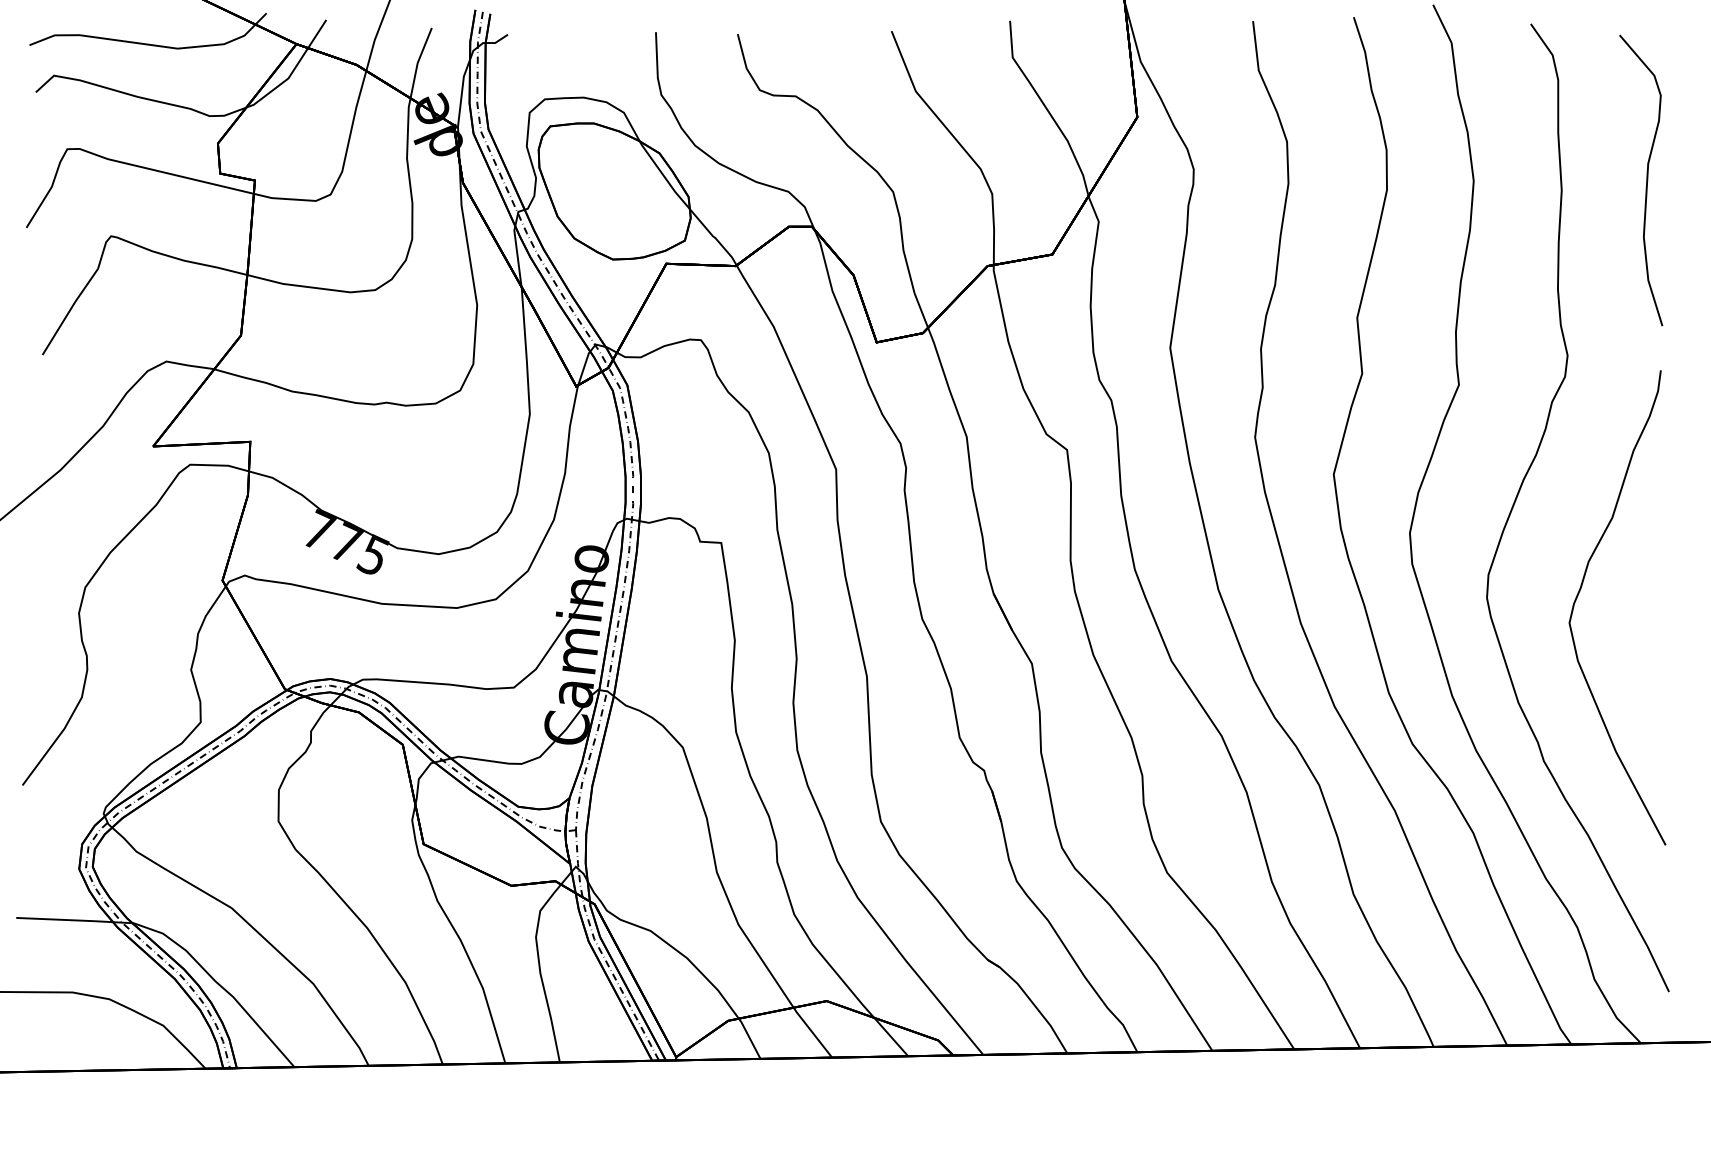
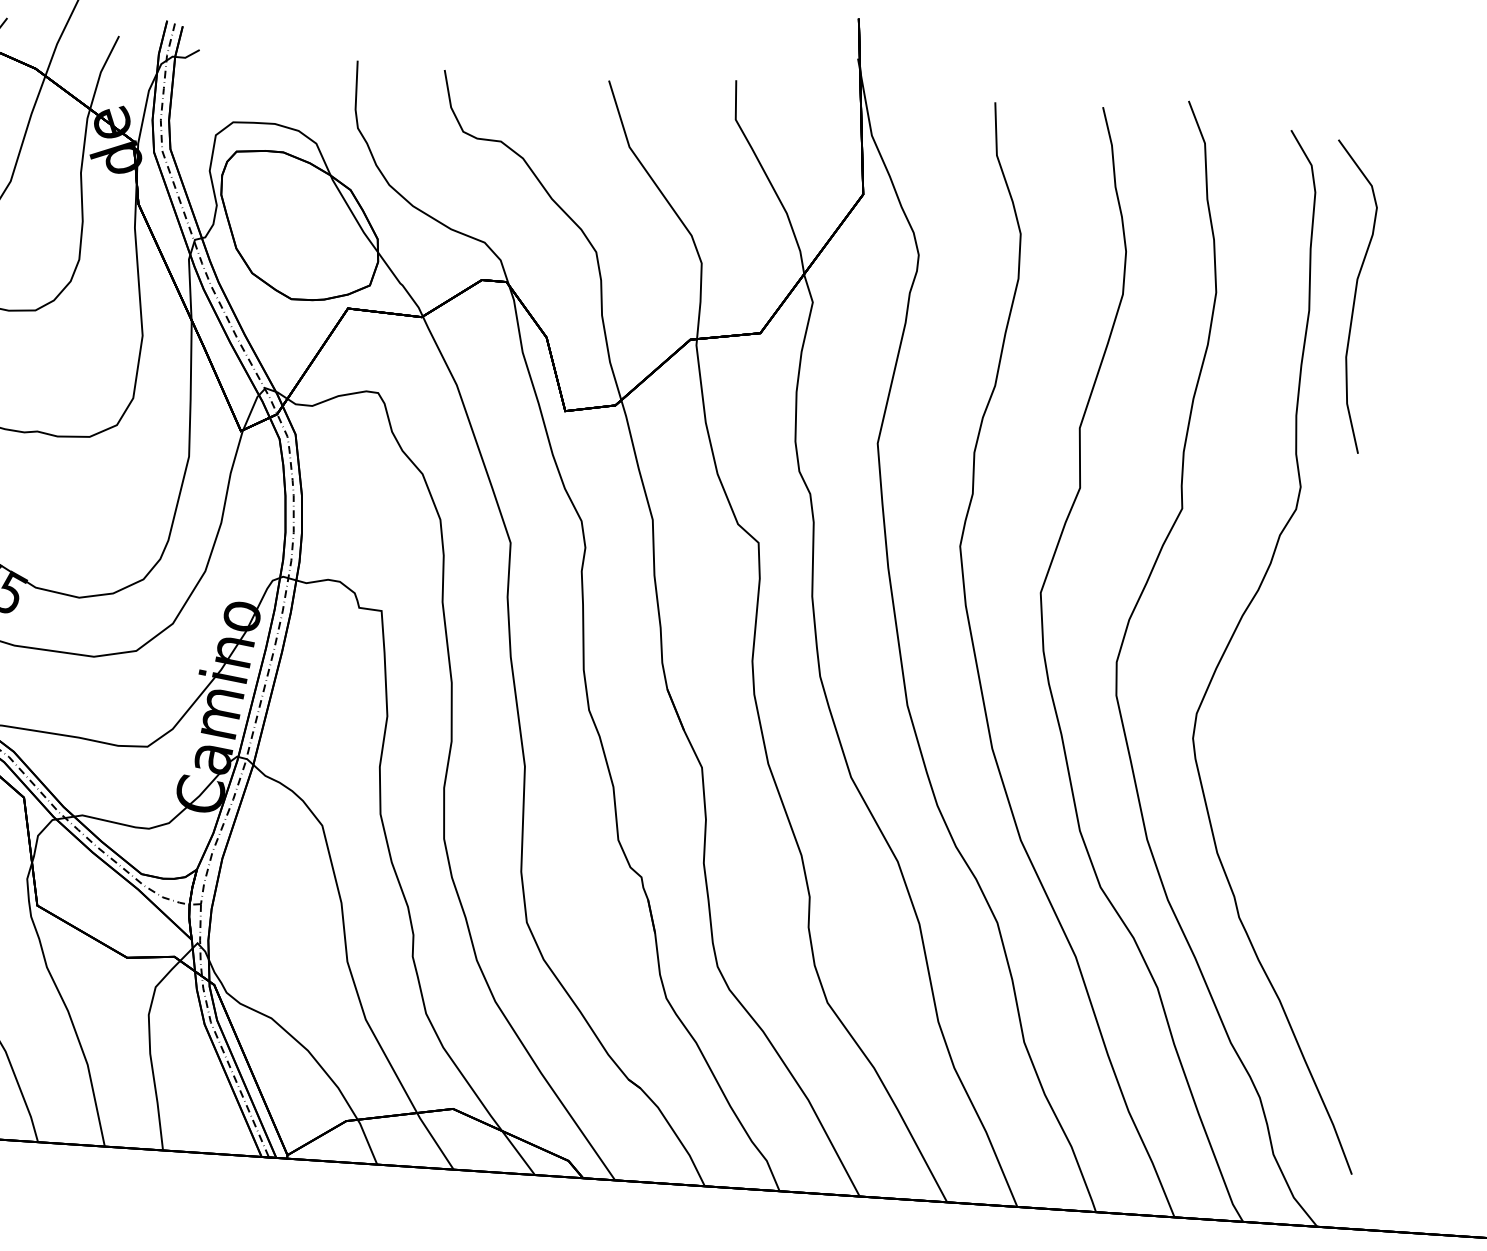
curve: (1646, 180) -> (1354, 297), moved
curve: (1581, 589) -> (1294, 737), removed

